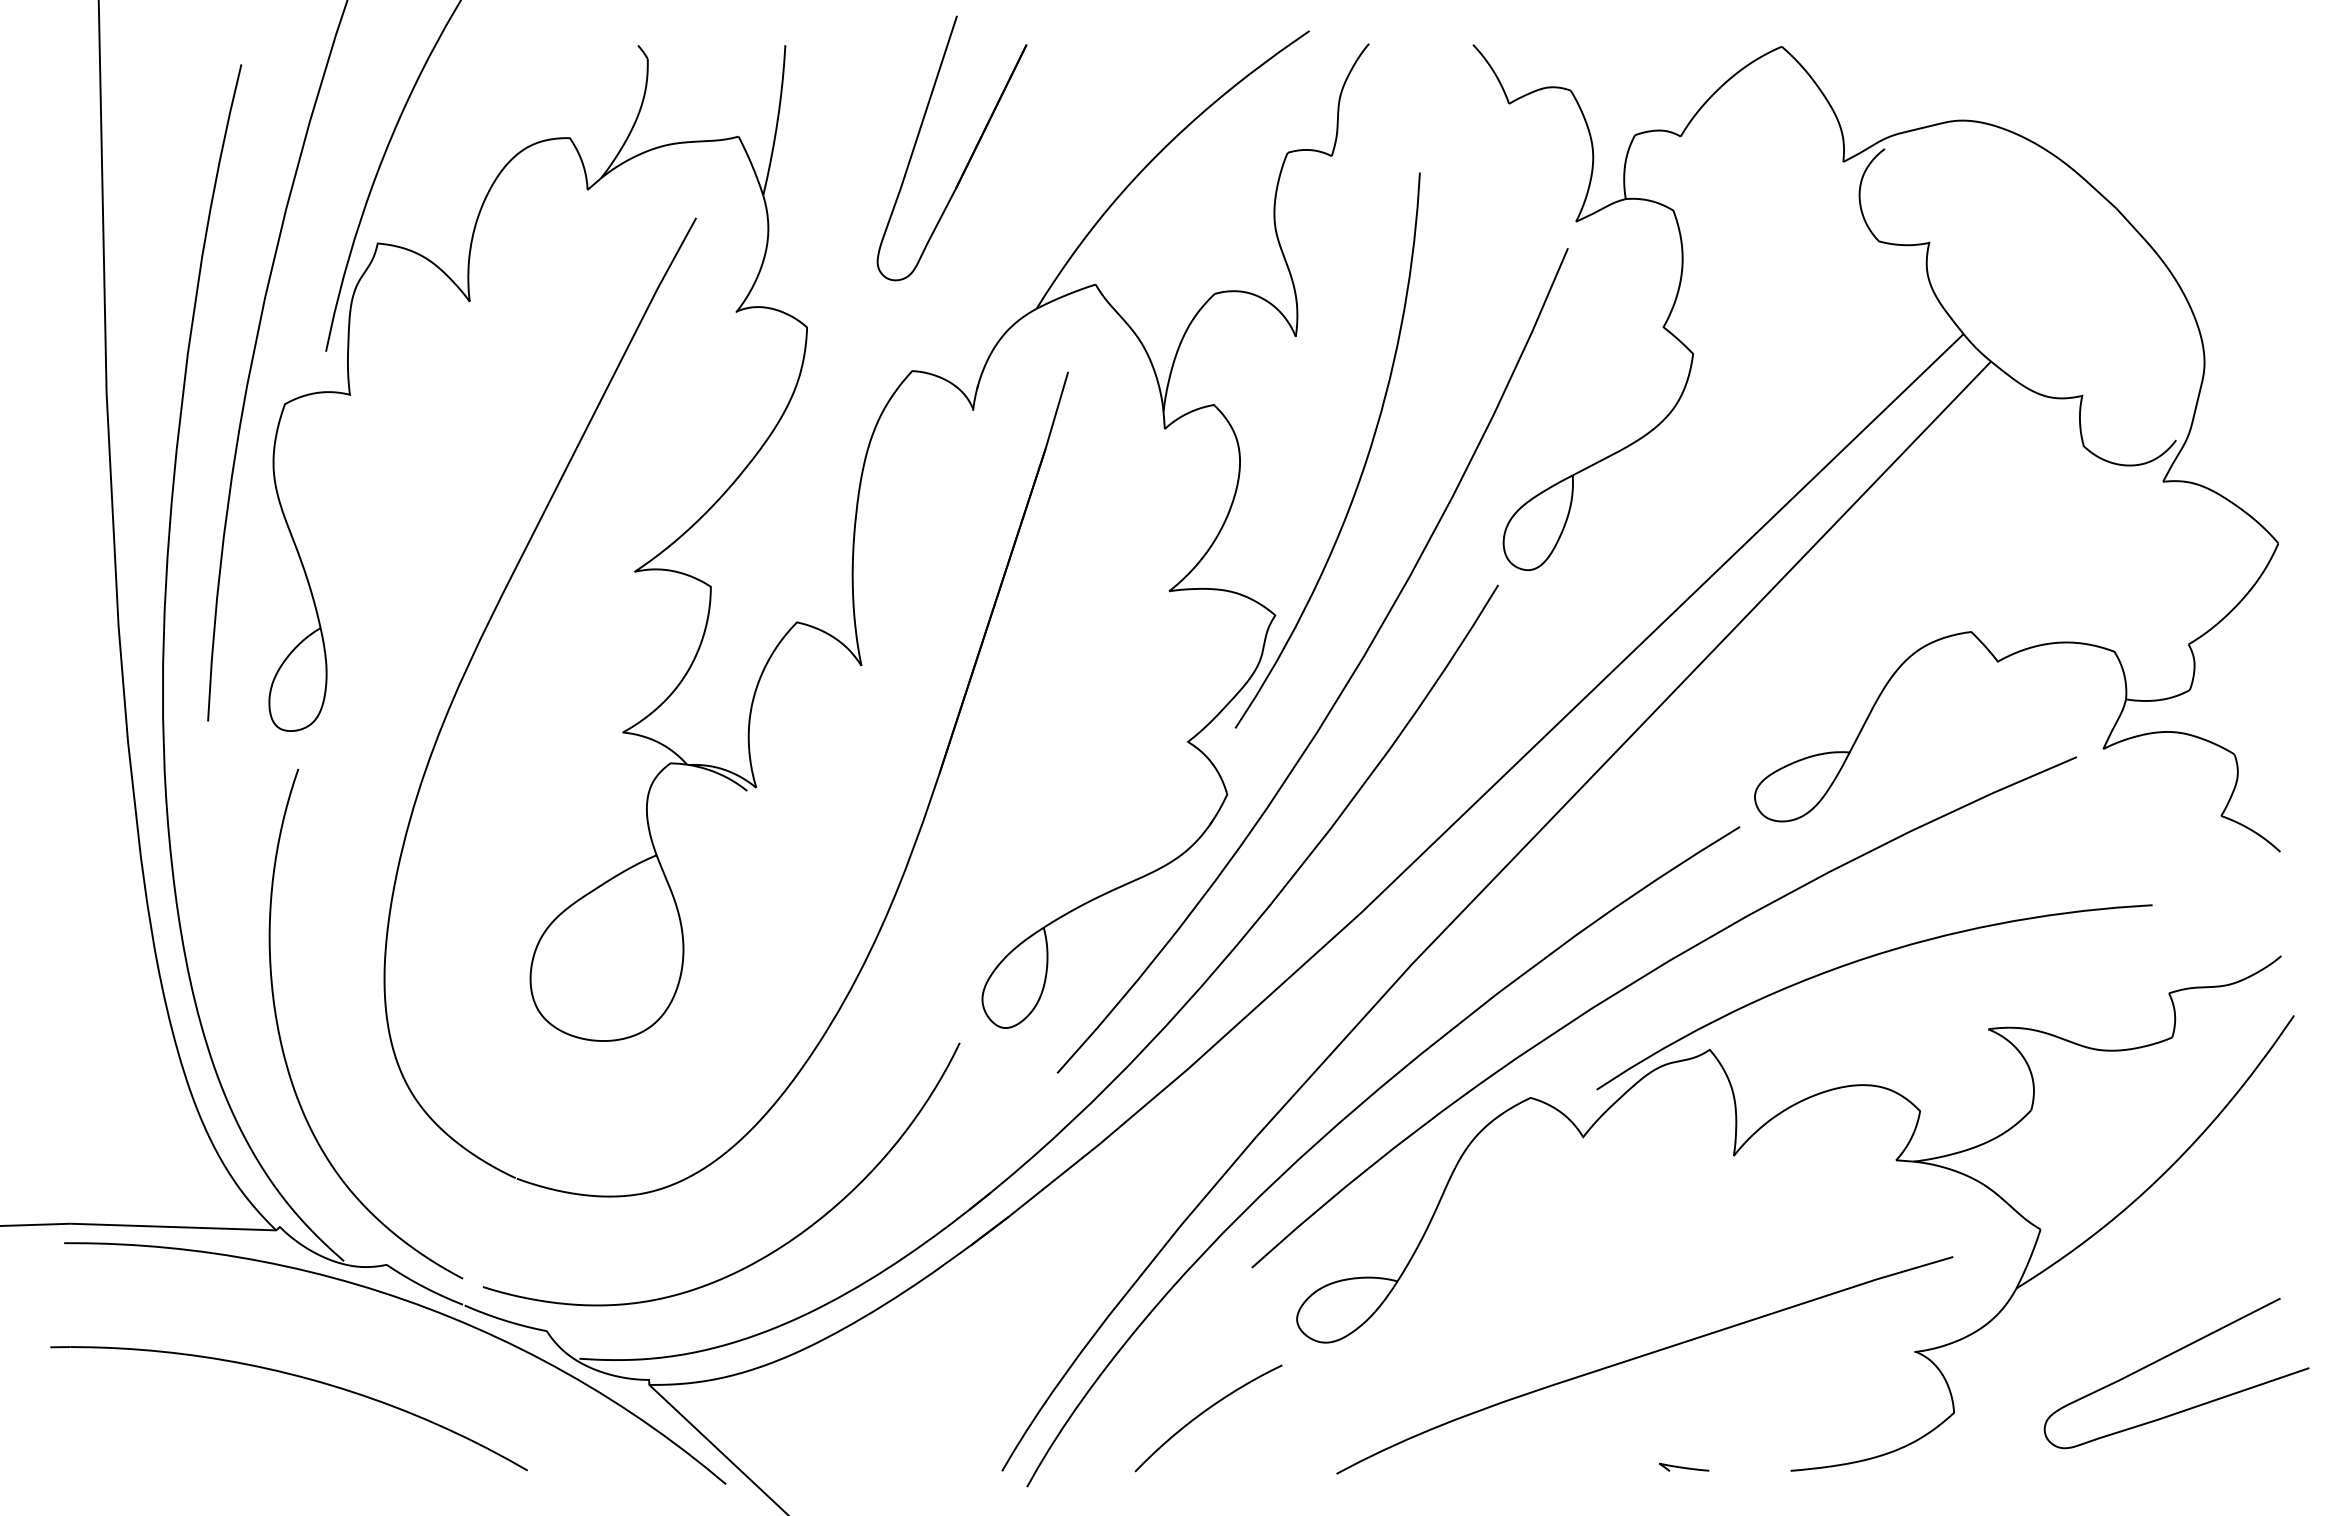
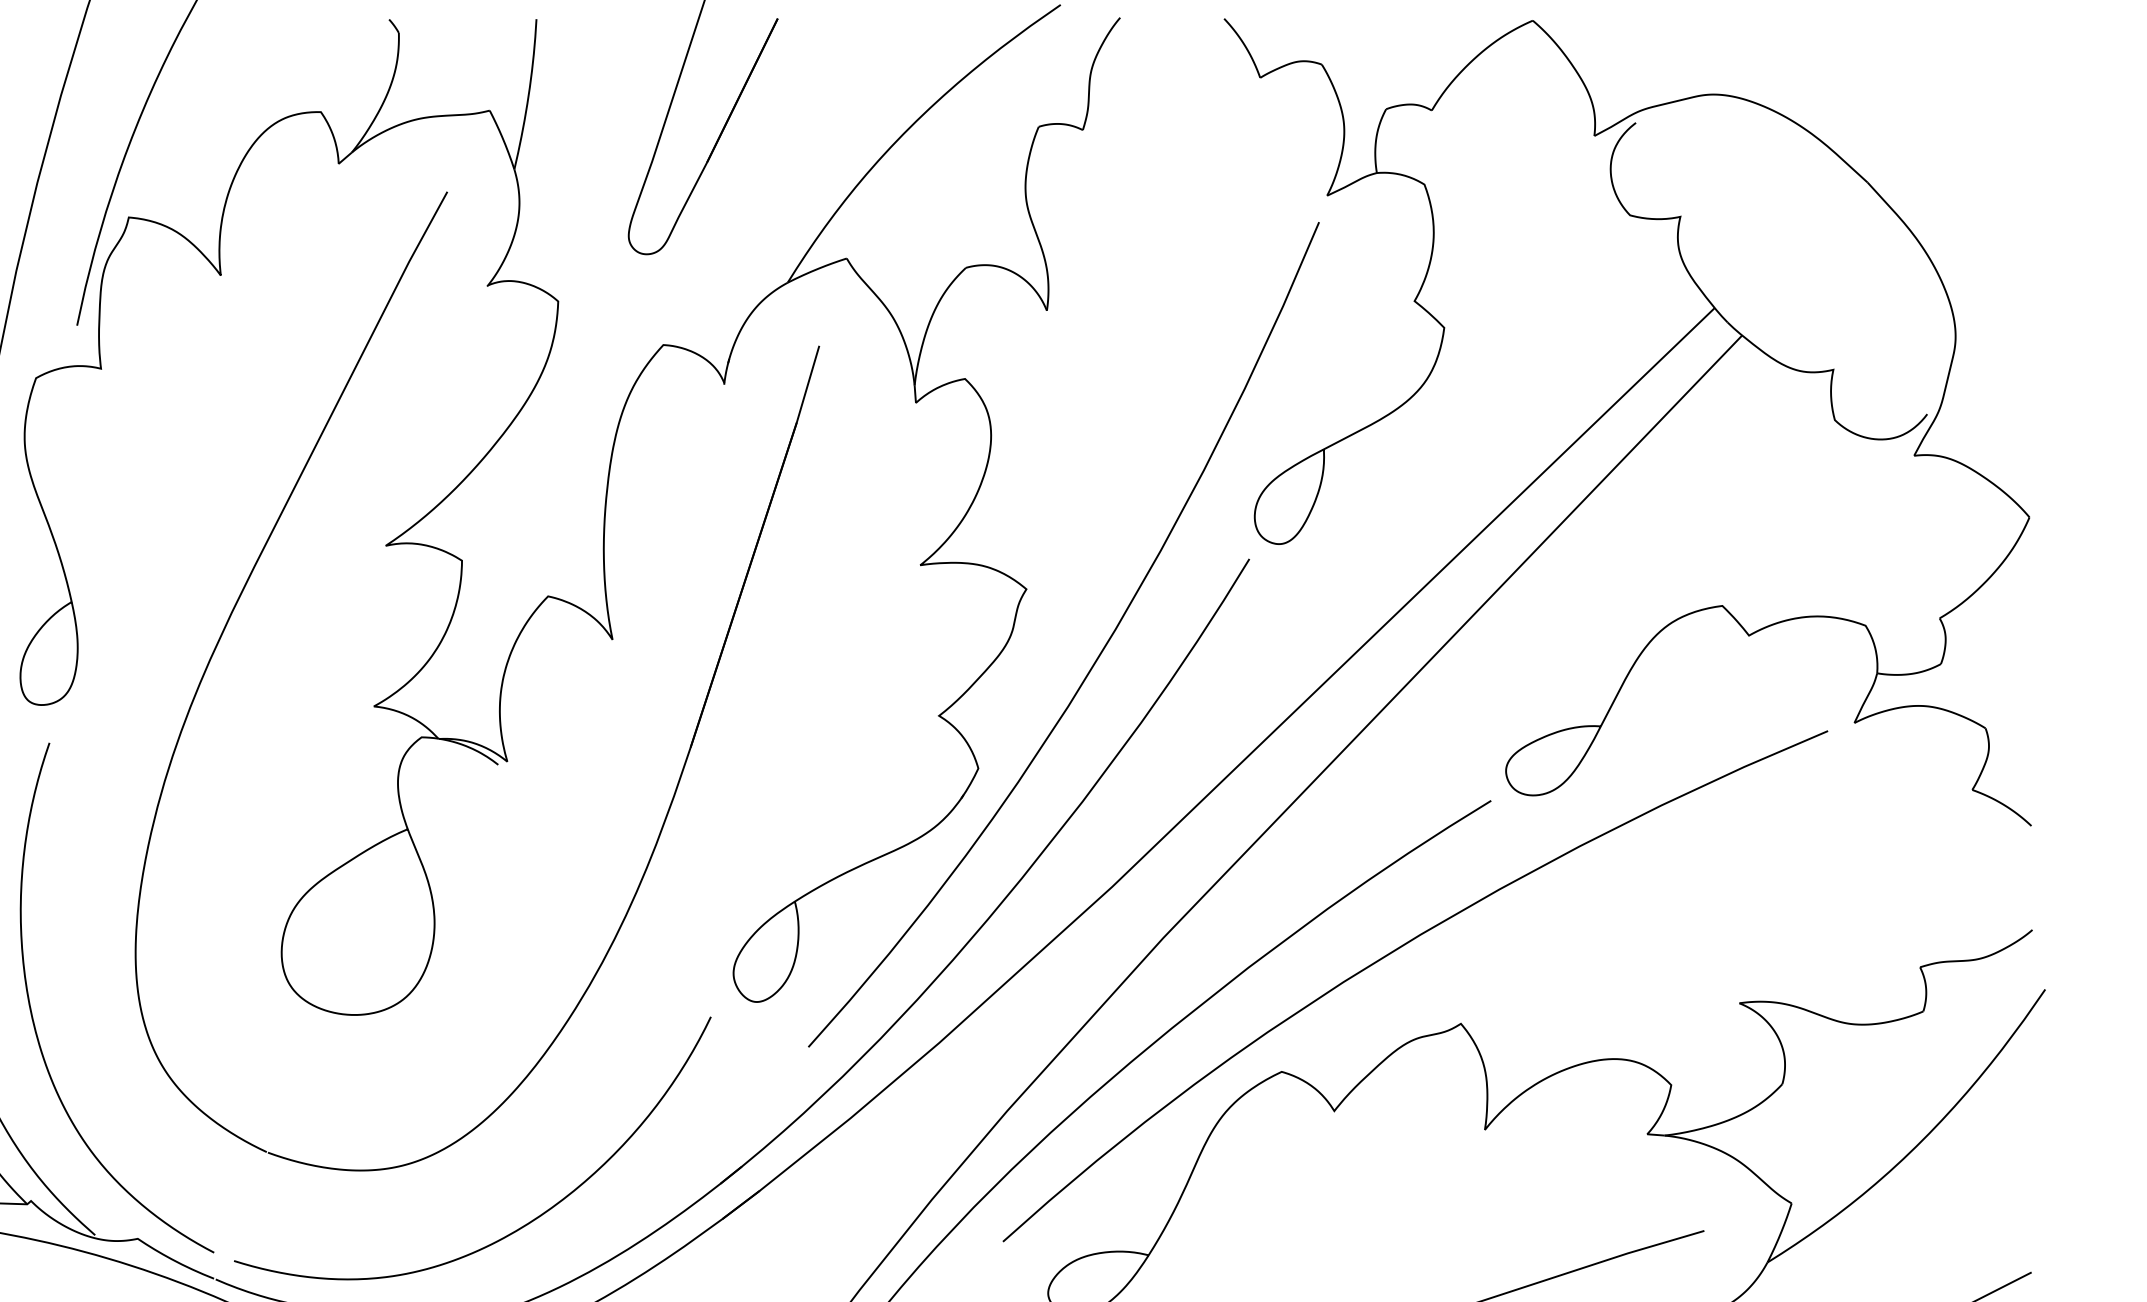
curve: (1364, 462) -> (1115, 436), removed
curve: (1862, 960) -> (1613, 934), removed

